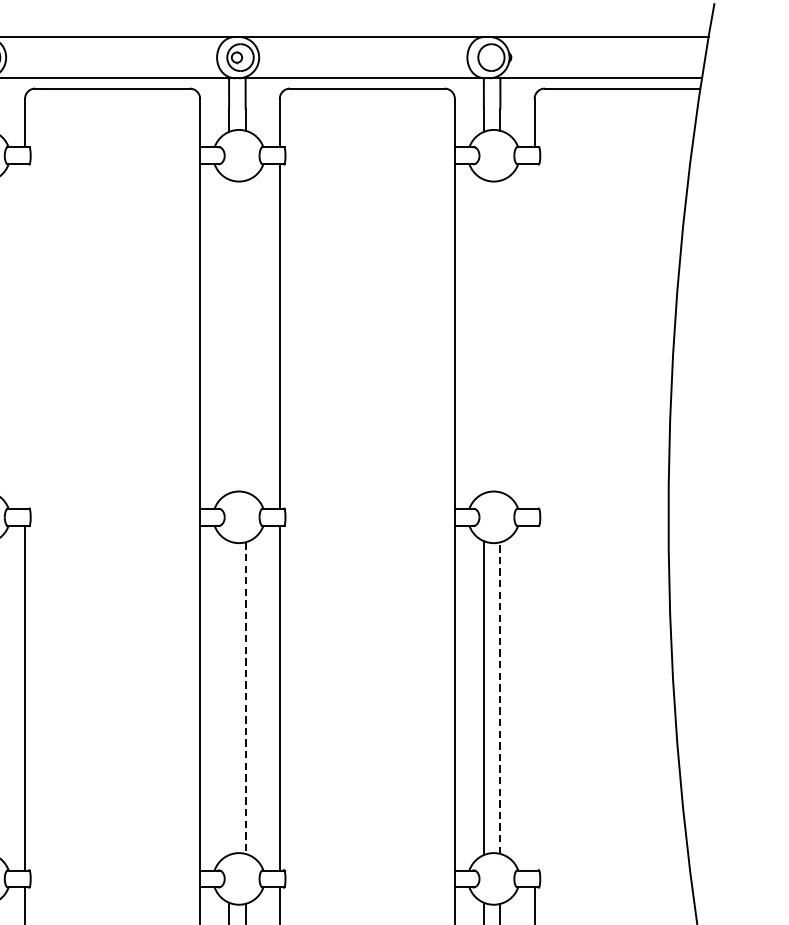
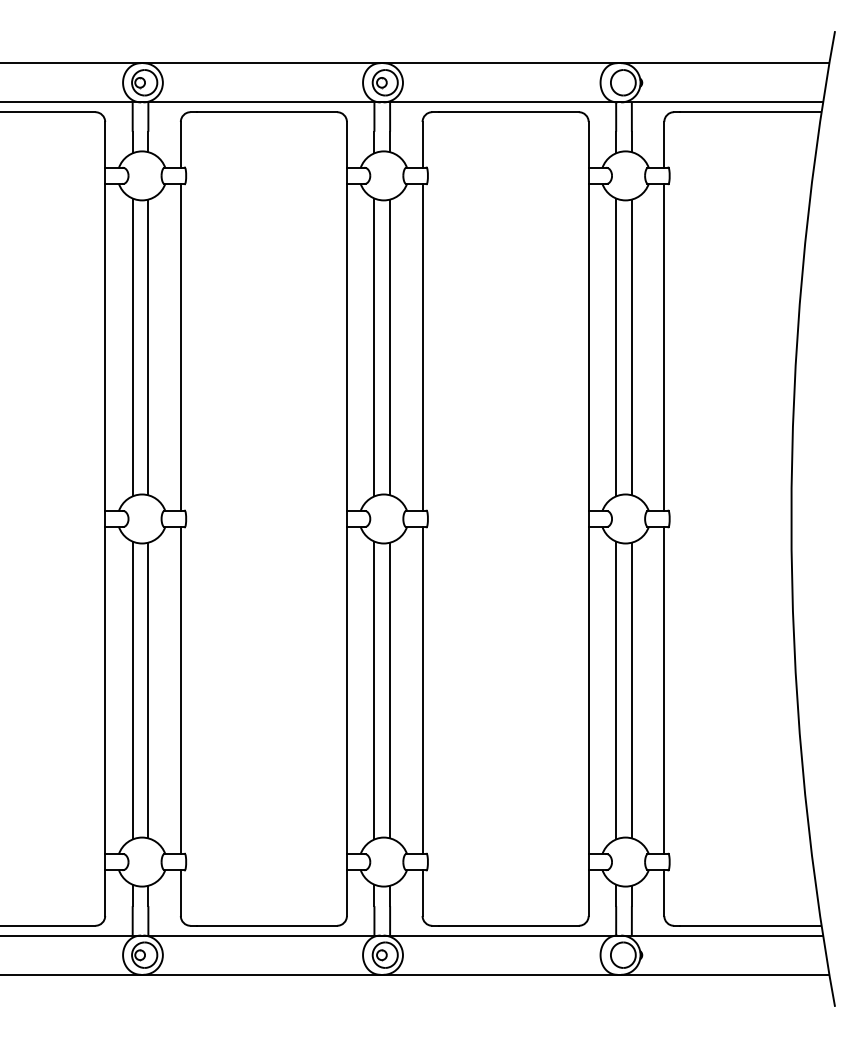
line: (24, 336) -> (180, 347), added
line: (229, 336) -> (374, 347), added
line: (246, 336) -> (390, 347), added
line: (484, 336) -> (616, 347), added
line: (500, 336) -> (631, 347), added
line: (534, 336) -> (664, 347), added
line: (229, 698) -> (374, 690), added
line: (246, 698) -> (390, 690), dashed -> solid
line: (500, 698) -> (631, 690), dashed -> solid
line: (534, 698) -> (664, 690), added

